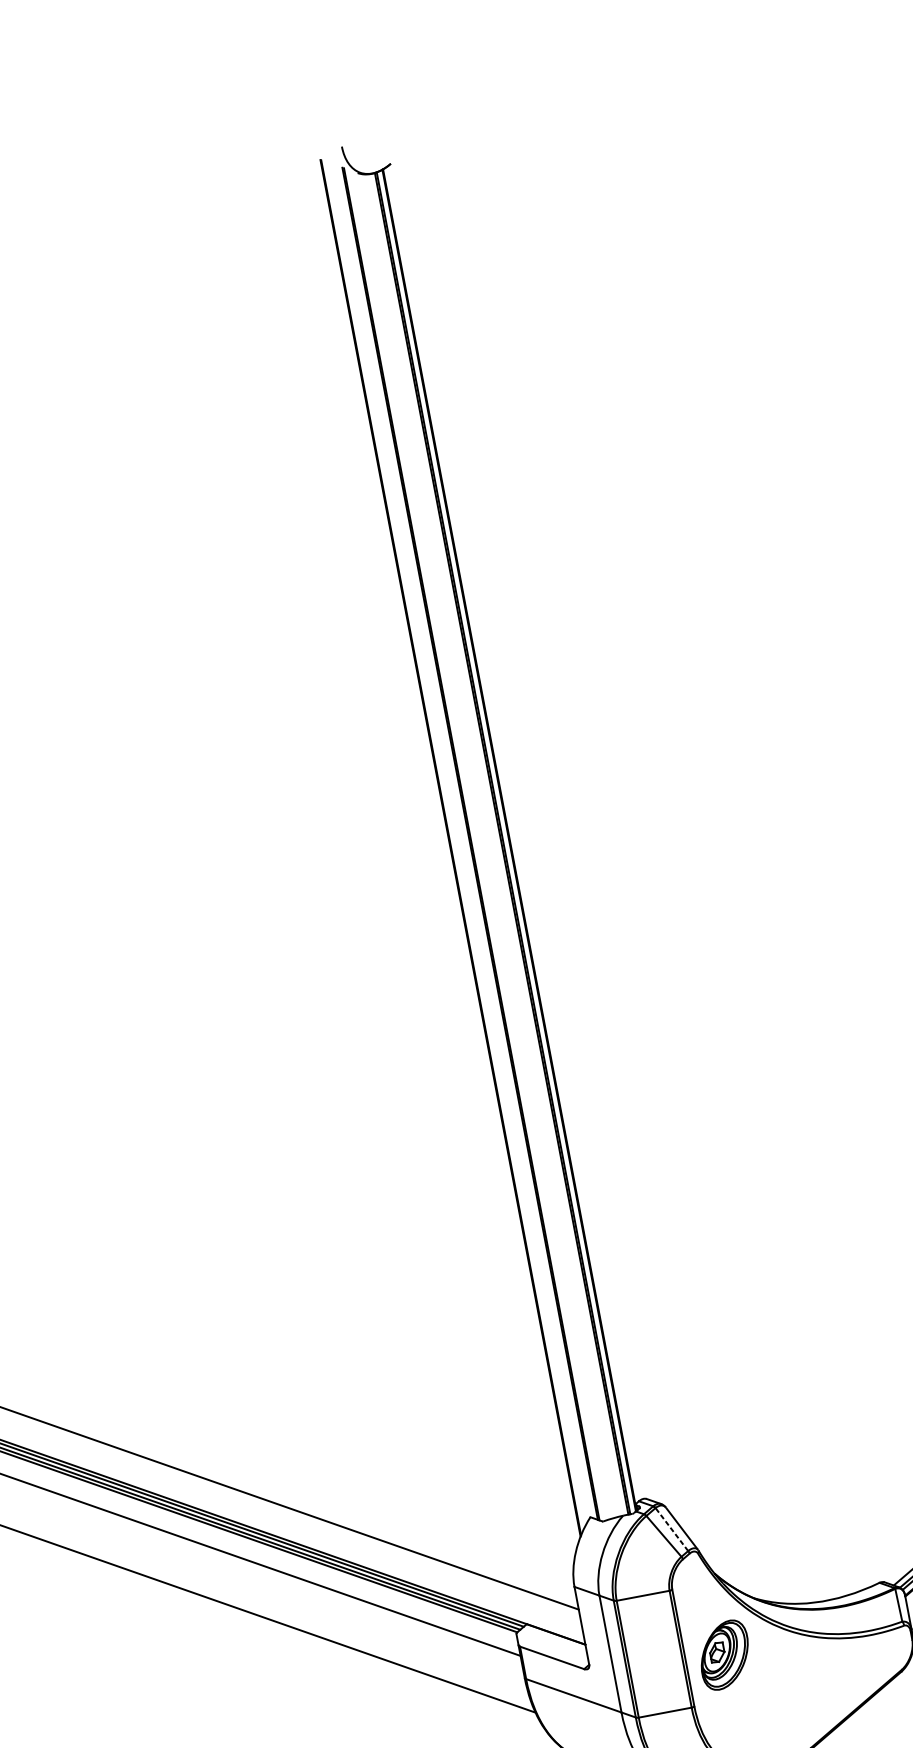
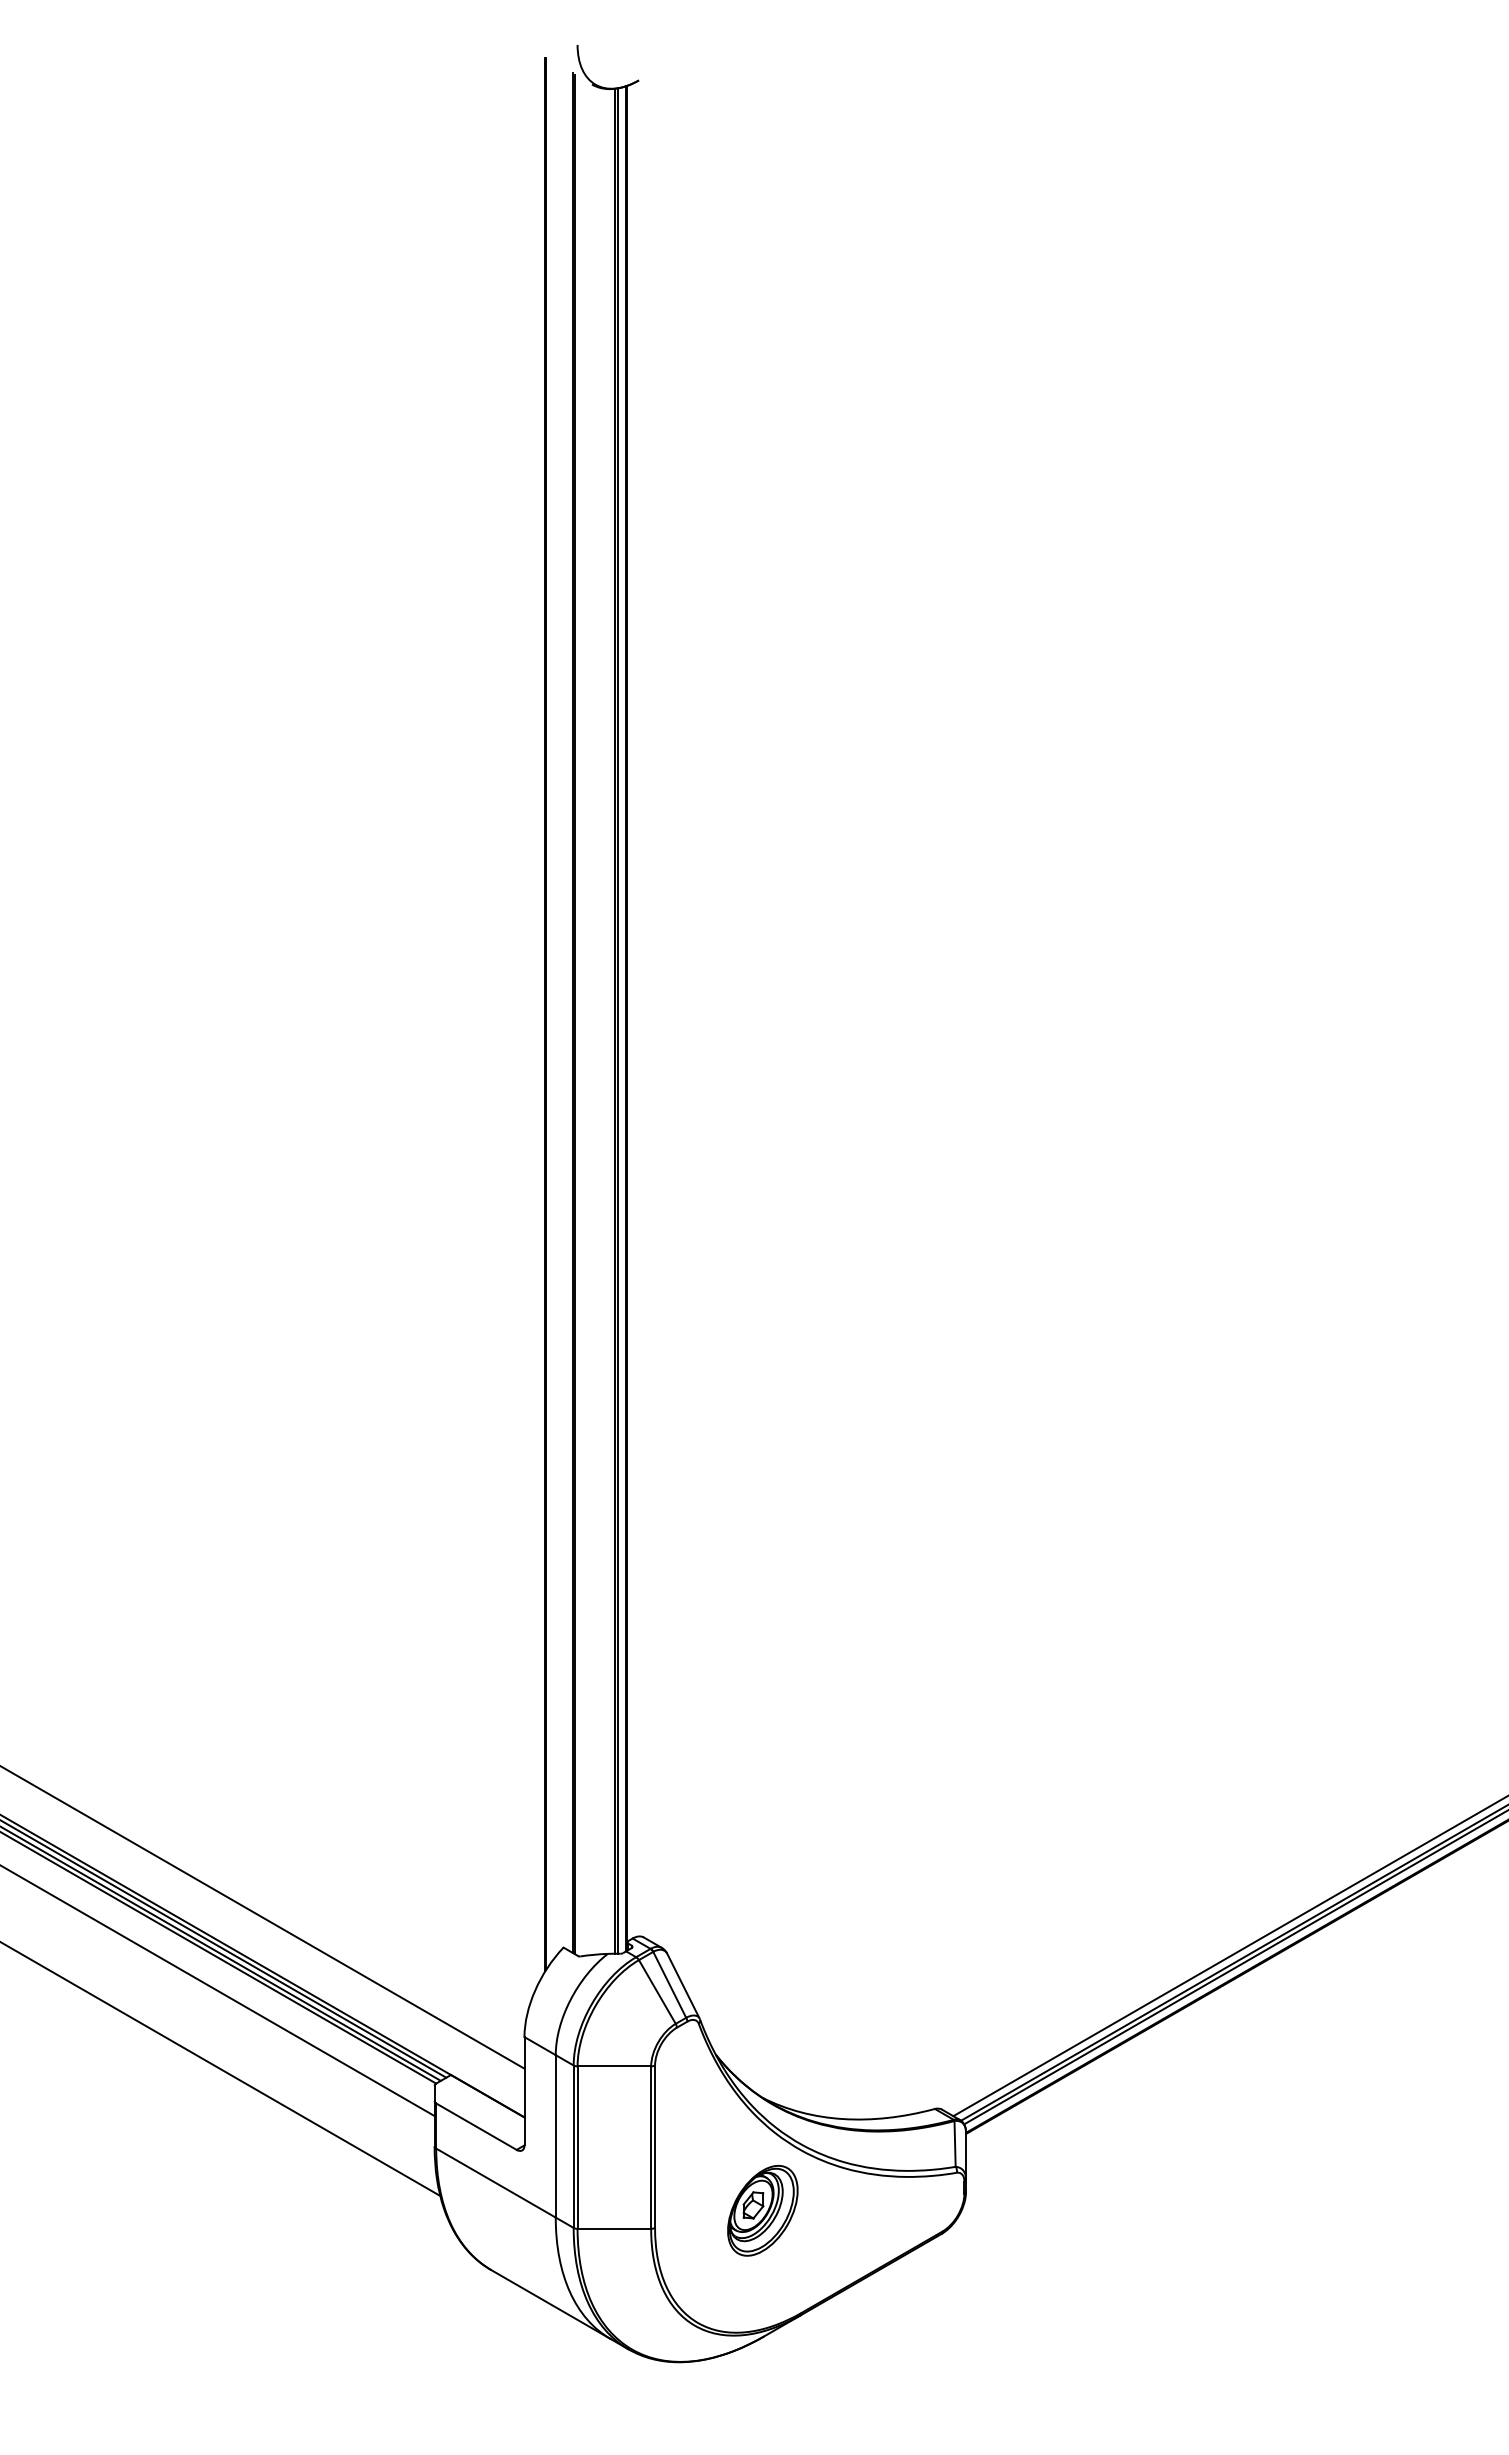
line: (671, 1529) -> (669, 1984), dashed -> solid
part: (724, 1654) -> (762, 2210), moved

